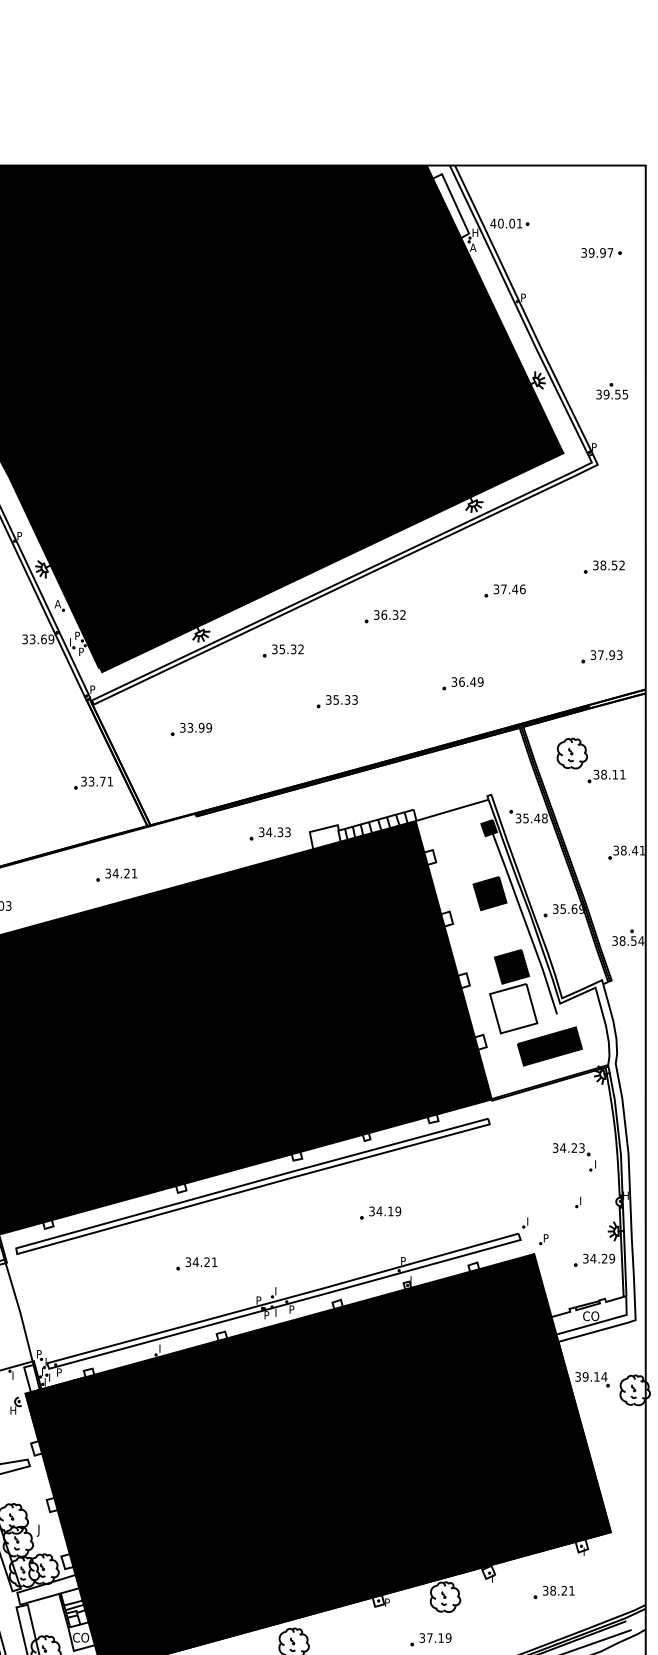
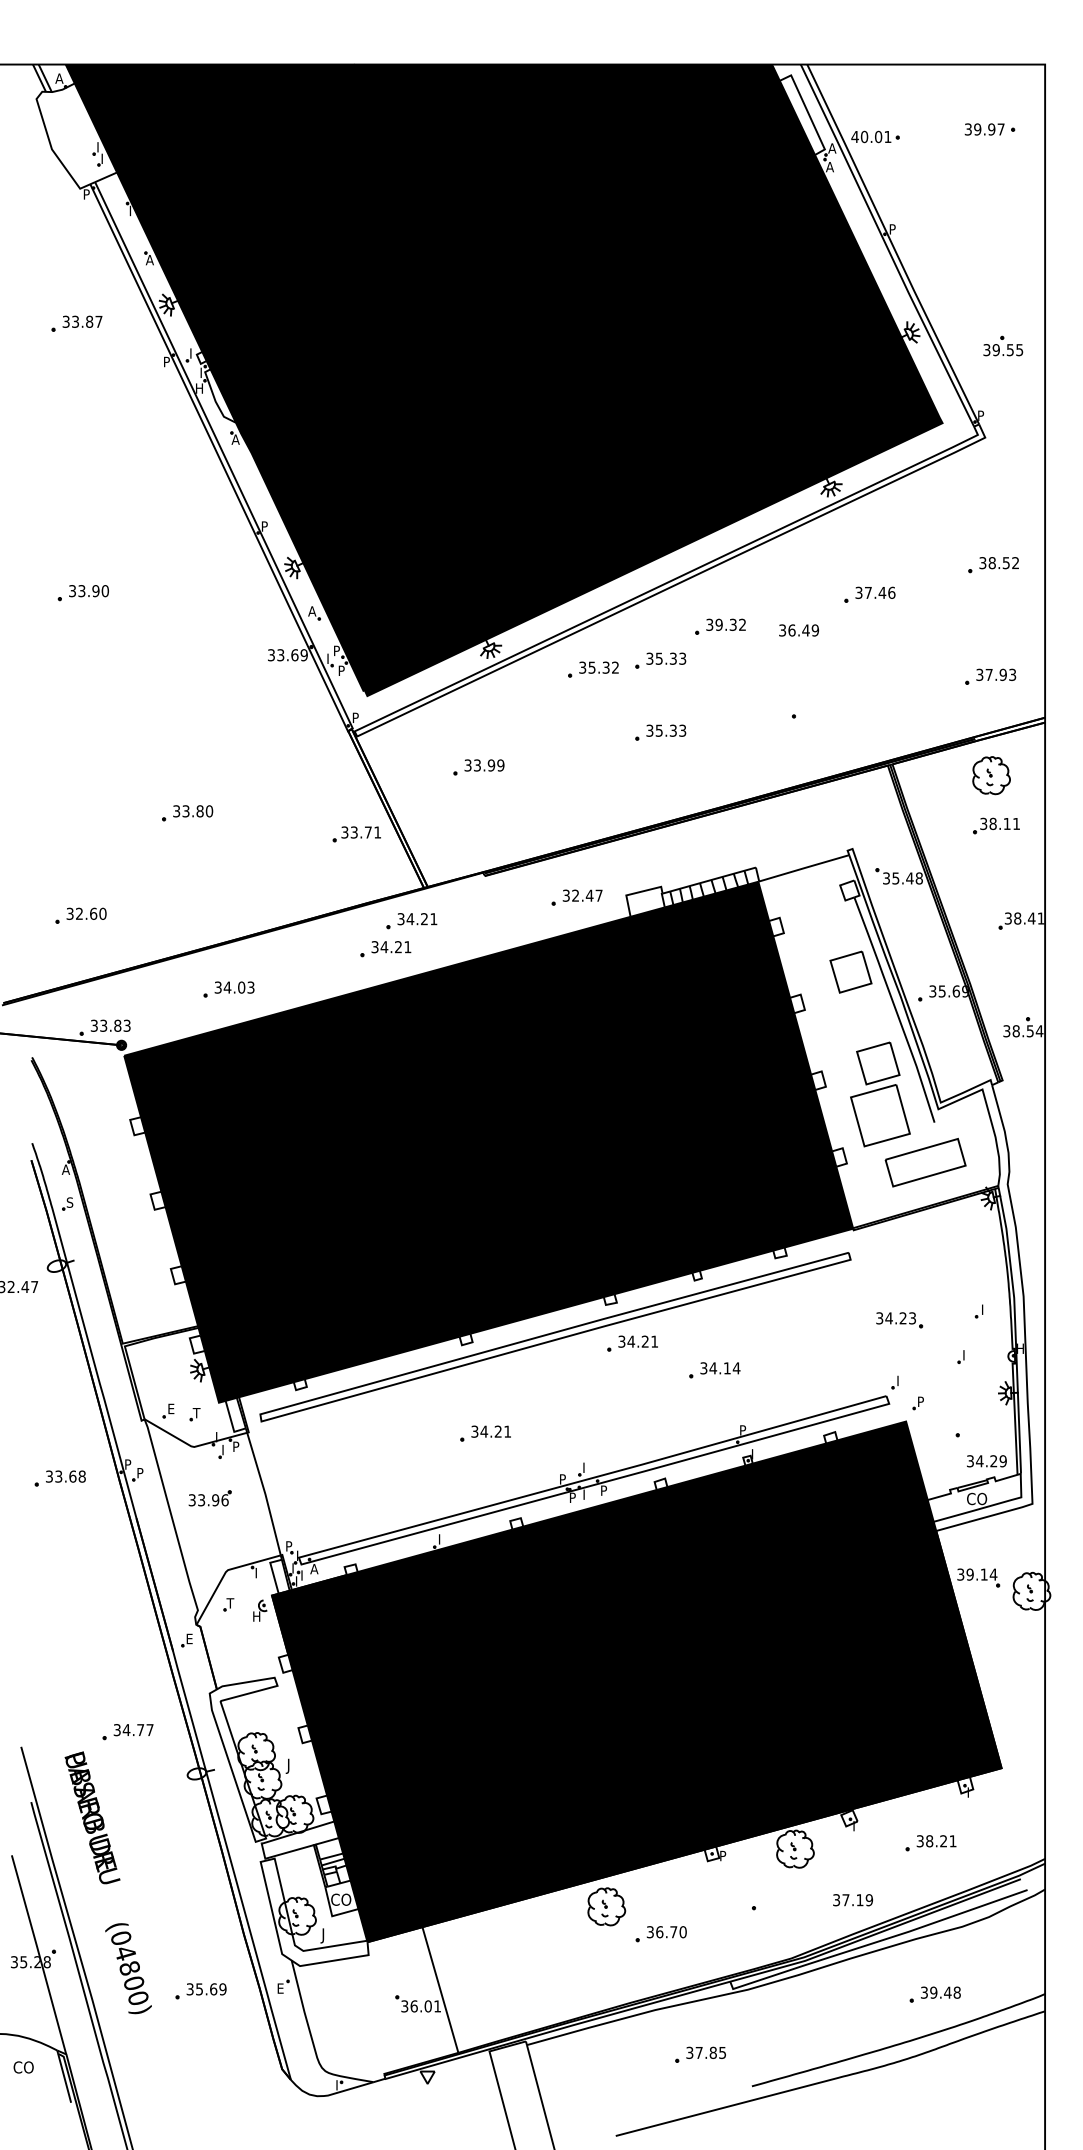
text: (475, 232) -> (832, 148), H -> A
part: (601, 252) -> (989, 129), moved
text: (383, 614) -> (718, 624), 36.32 -> 39.32
part: (337, 643) -> (660, 660), added
text: (467, 682) -> (798, 630), moved
part: (572, 753) -> (991, 775), moved
fill: (488, 828) -> (849, 890), removed
text: (277, 832) -> (586, 895), 34.33 -> 32.47
part: (137, 852) -> (411, 921), added
fill: (489, 893) -> (850, 971), removed
fill: (512, 966) -> (878, 1063), removed
fill: (549, 1046) -> (925, 1162), removed
part: (571, 1149) -> (899, 1320), moved
part: (314, 1191) -> (632, 1343), added
text: (398, 1211) -> (736, 1368), 34.19 -> 34.14
text: (598, 1258) -> (986, 1461), moved
text: (59, 1372) -> (314, 1569), P -> A
text: (435, 1638) -> (852, 1900), moved

